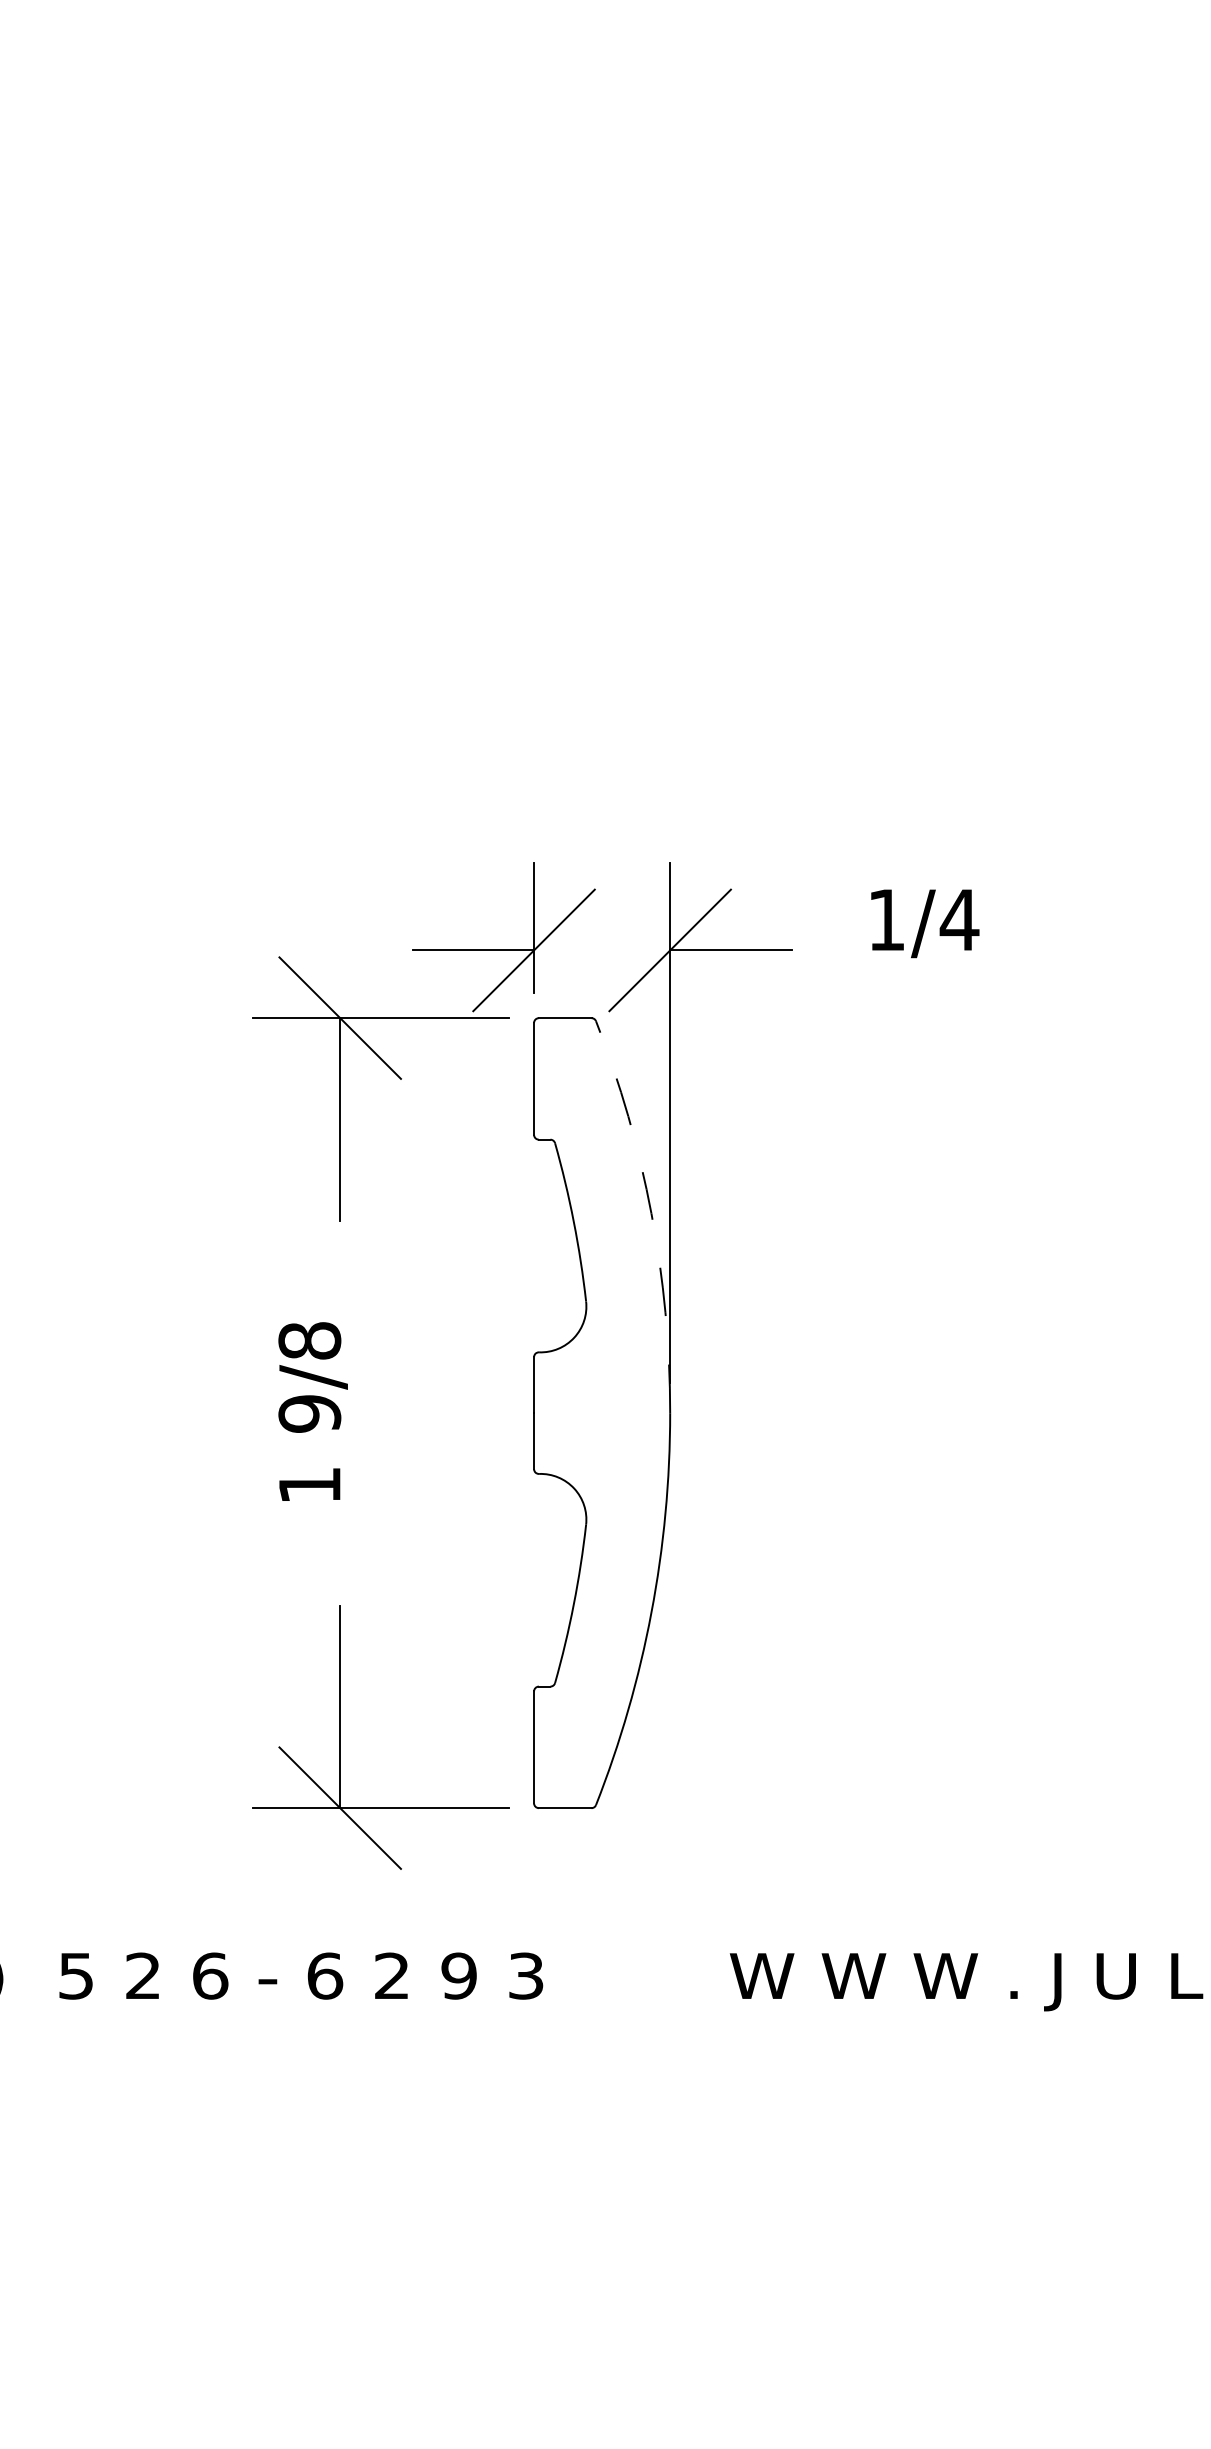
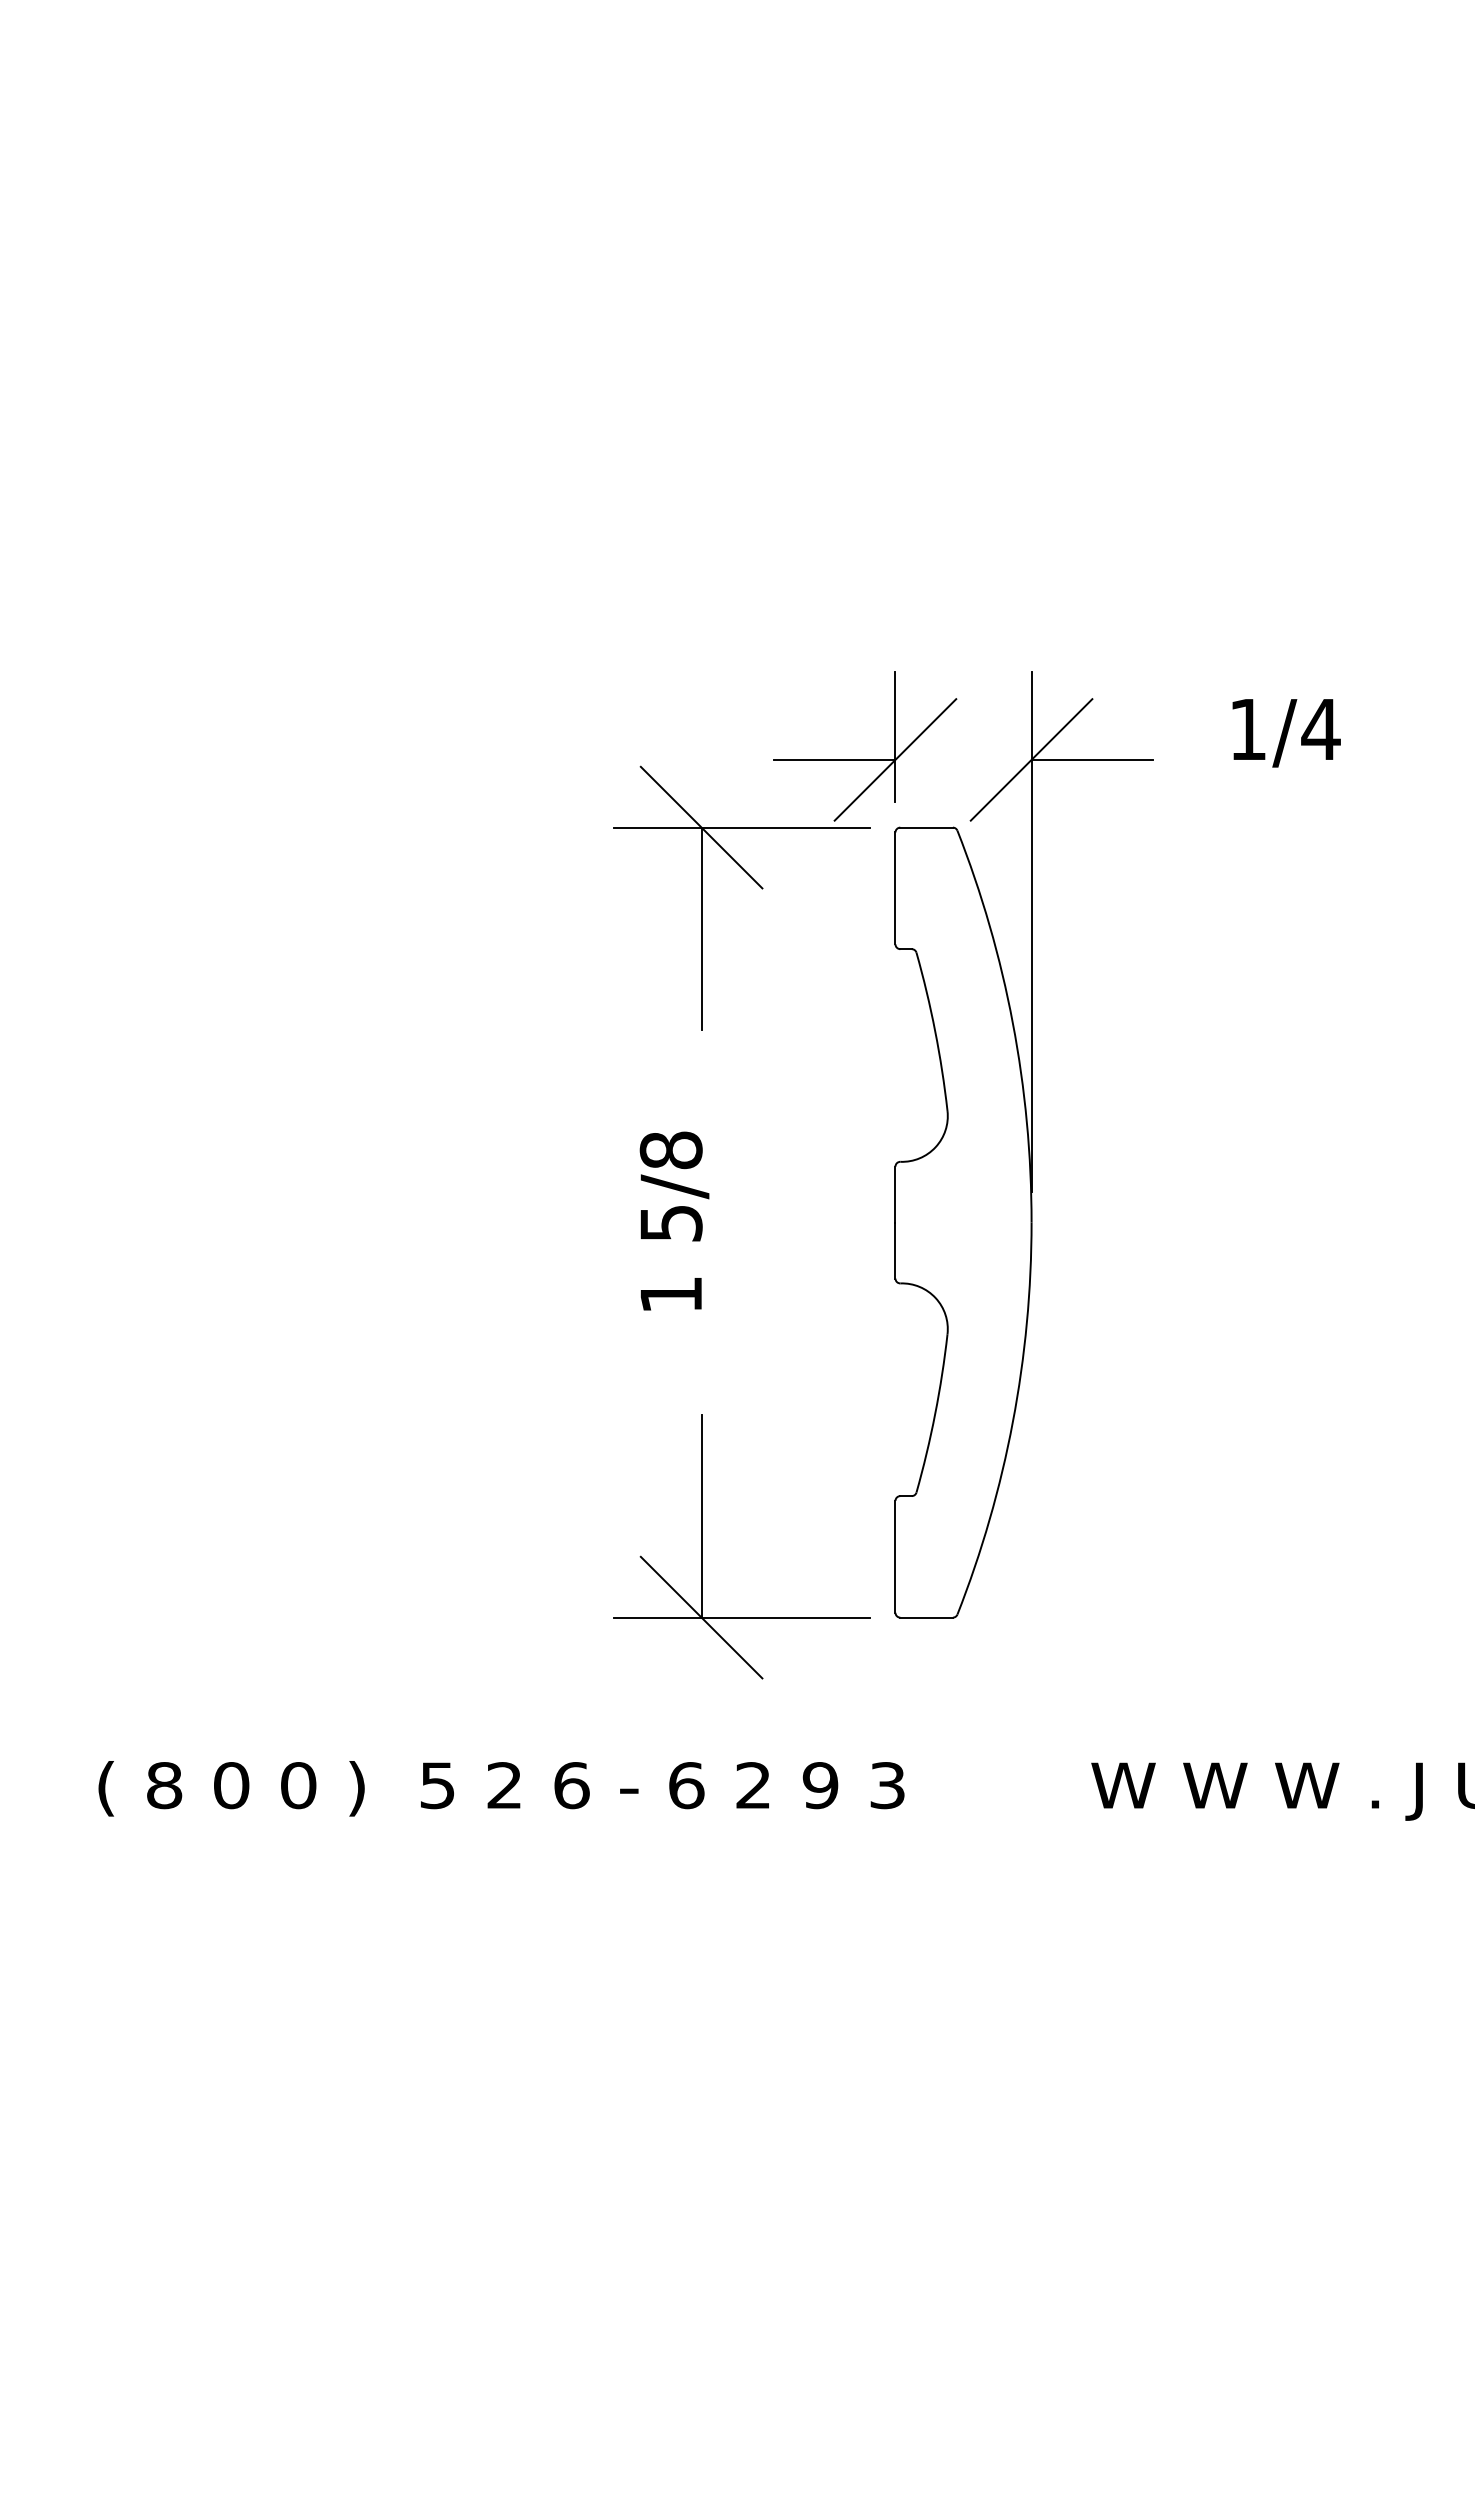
arc: (651, 1214) -> (1012, 1023), dashed -> solid
text: (309, 1414) -> (670, 1223), 9/8 -> 5/8

